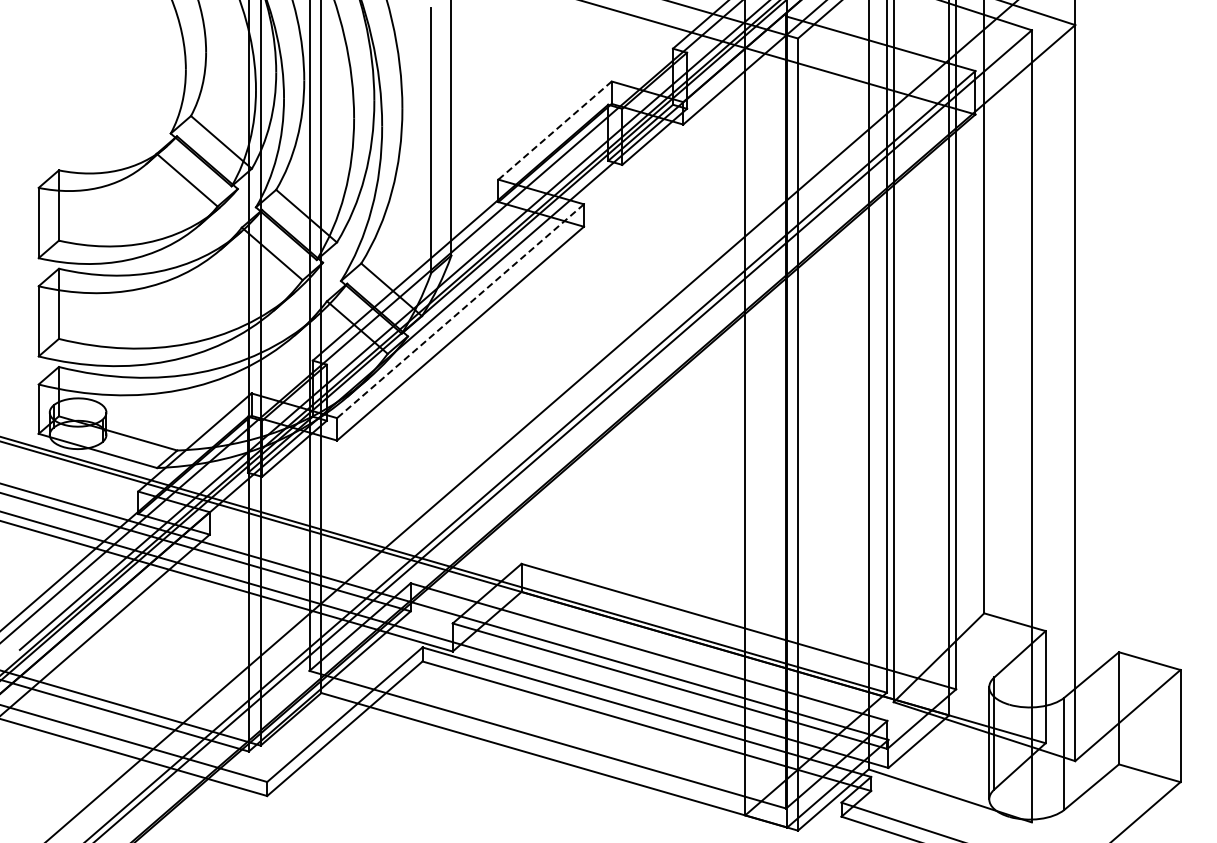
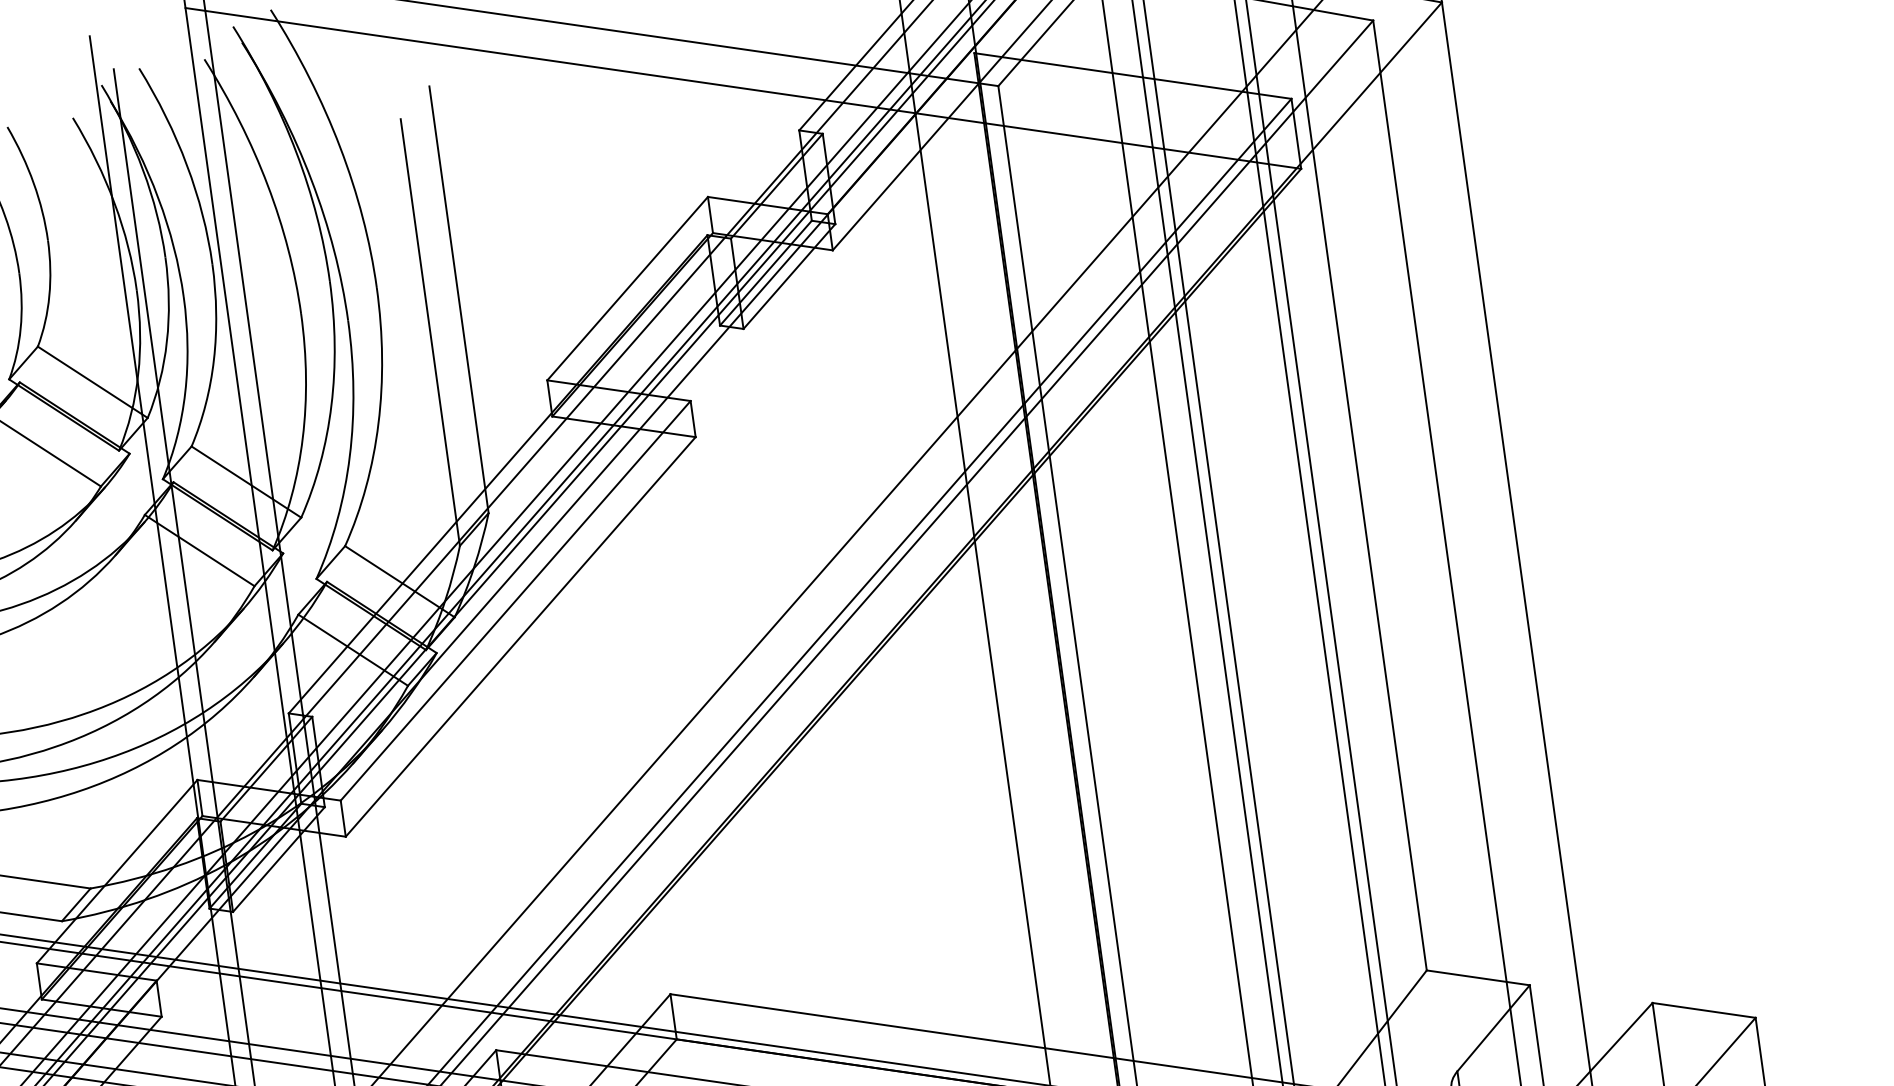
line: (555, 130) -> (628, 288), dashed -> solid
line: (460, 311) -> (515, 601), dashed -> solid

